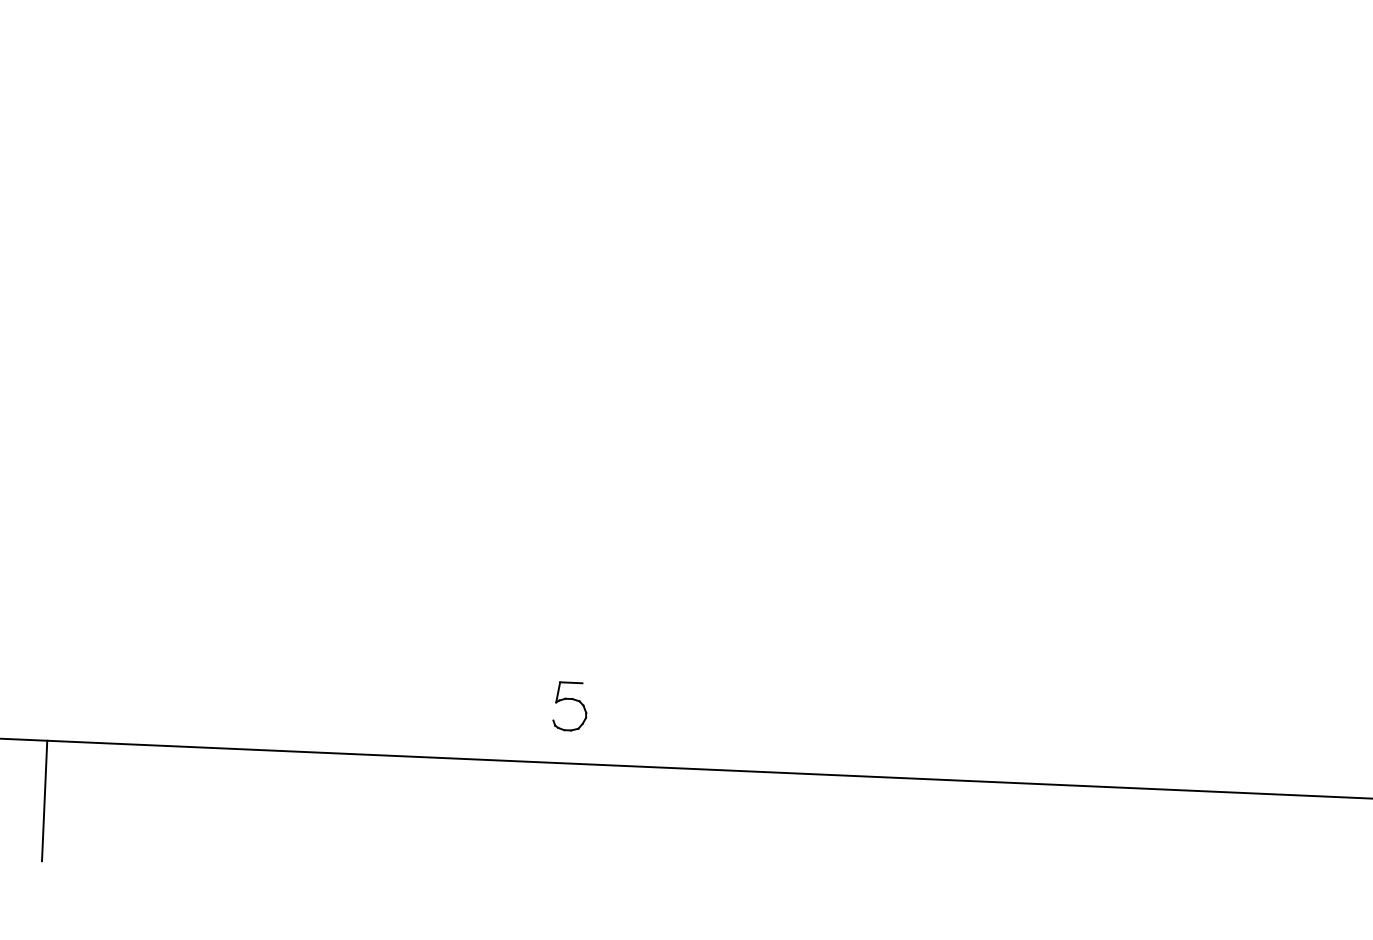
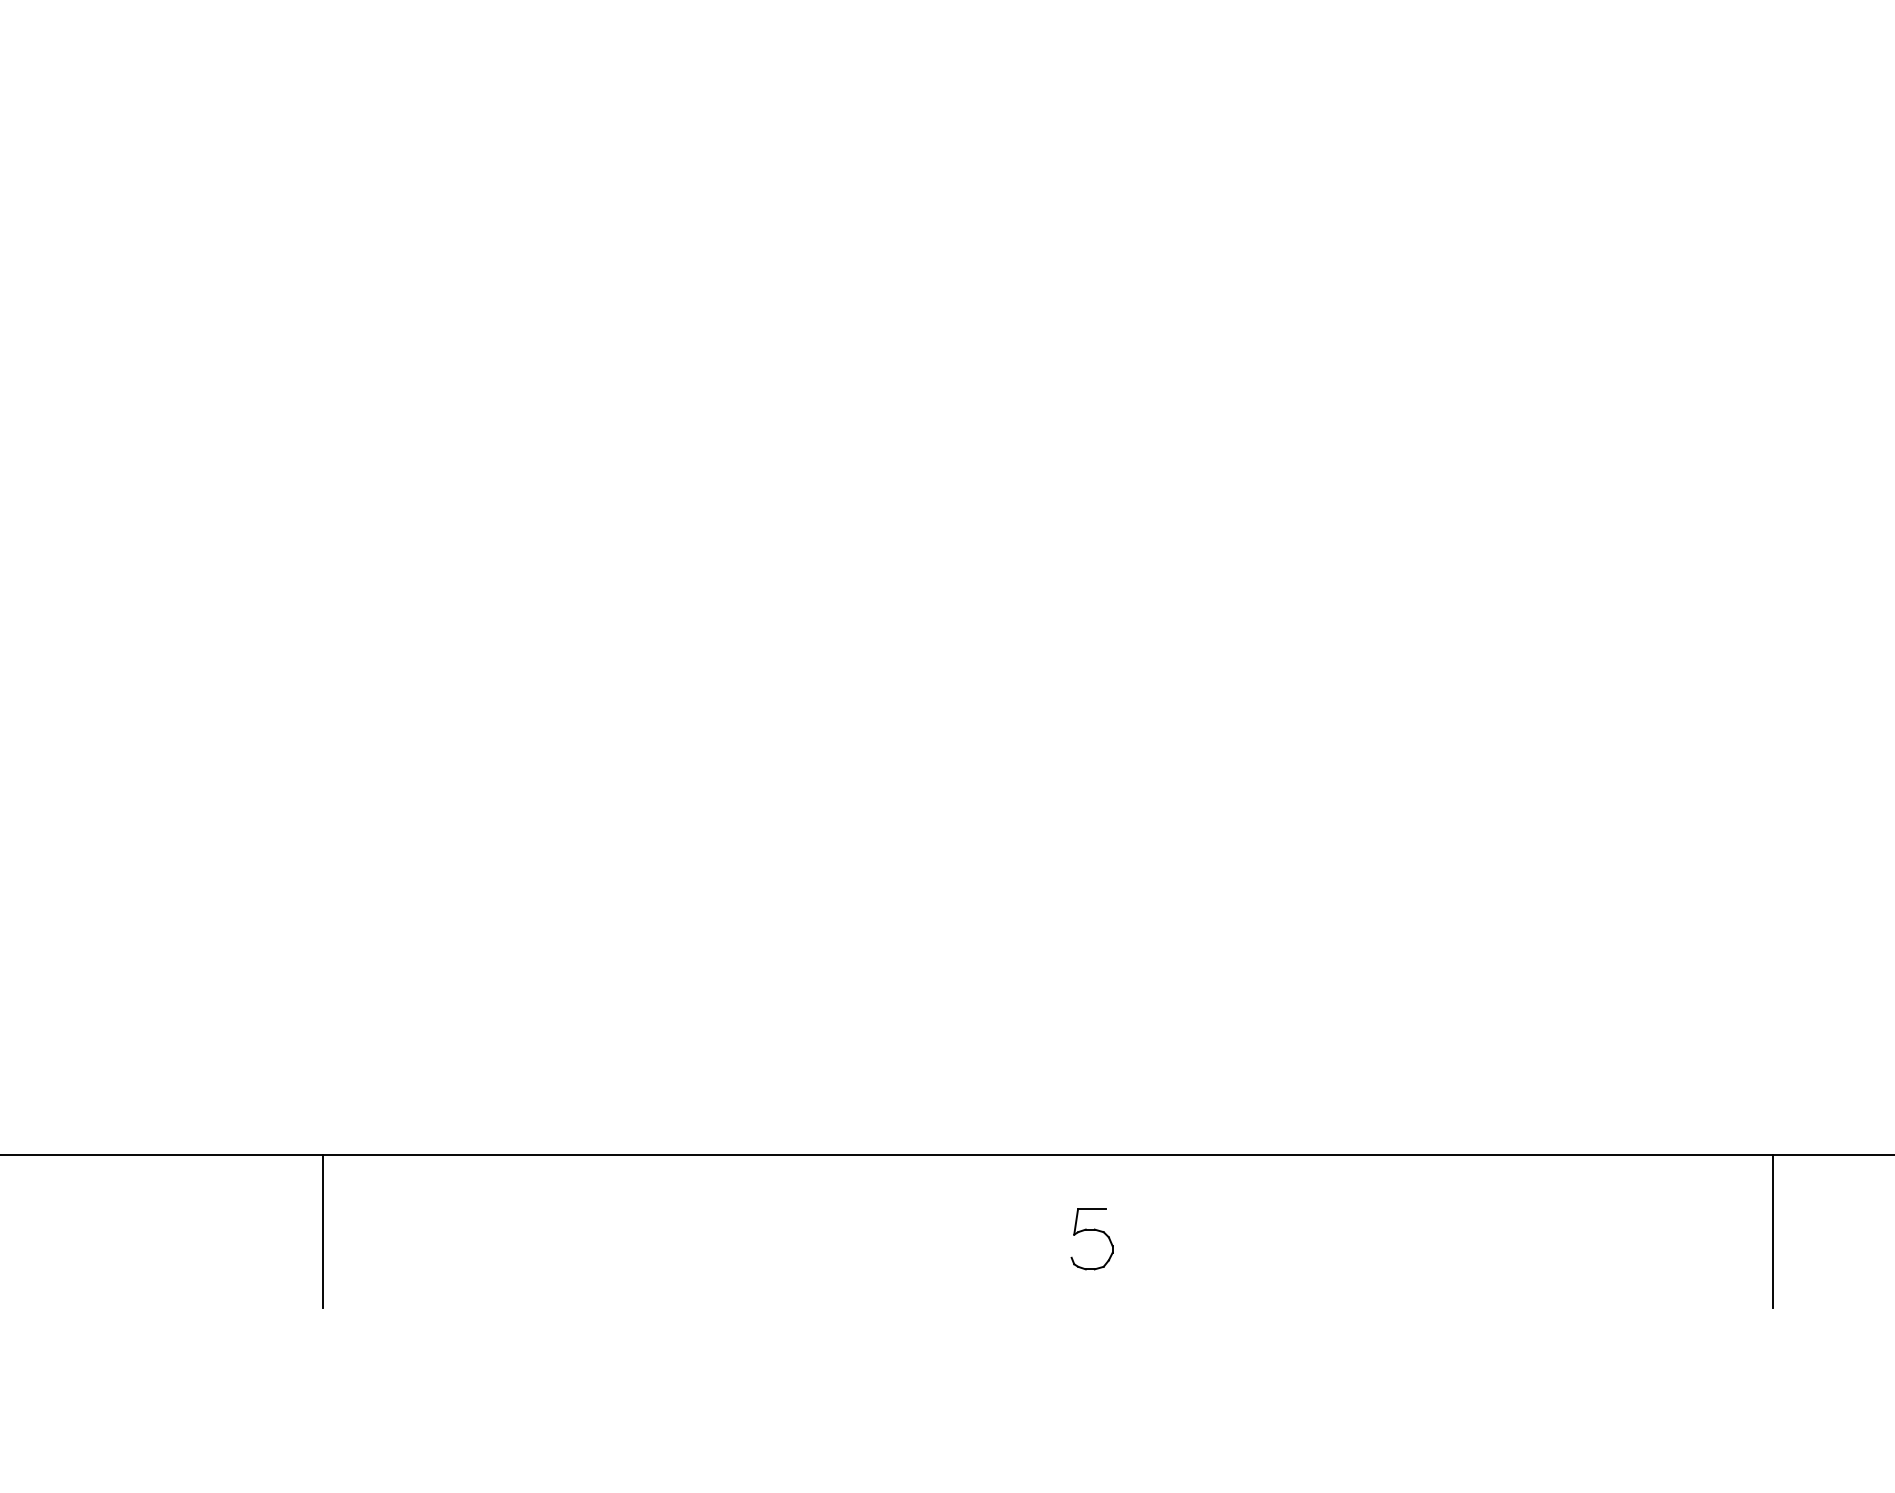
part: (570, 699) -> (1091, 1230), moved
line: (1189, 850) -> (1772, 1231), added

